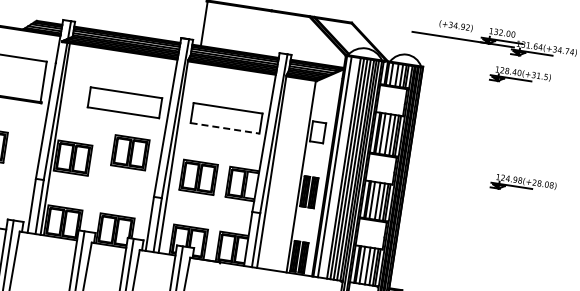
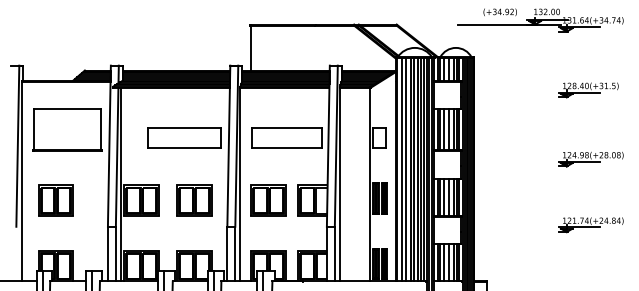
part: (520, 77) -> (588, 90), moved
line: (225, 128) -> (287, 148), dashed -> solid
part: (130, 152) -> (194, 200), moved
line: (338, 167) -> (405, 169), added
part: (513, 250) -> (590, 225), added

